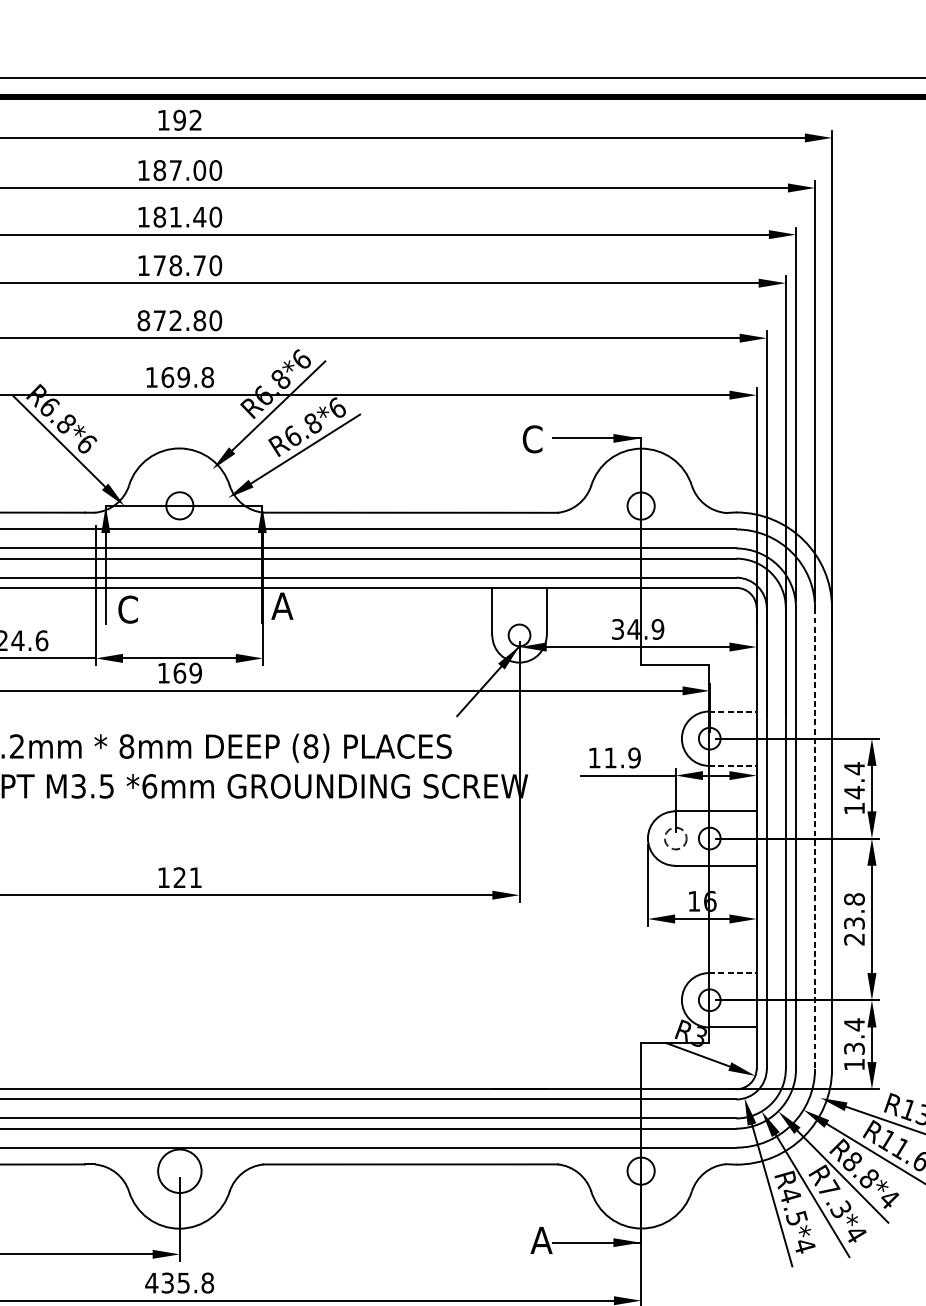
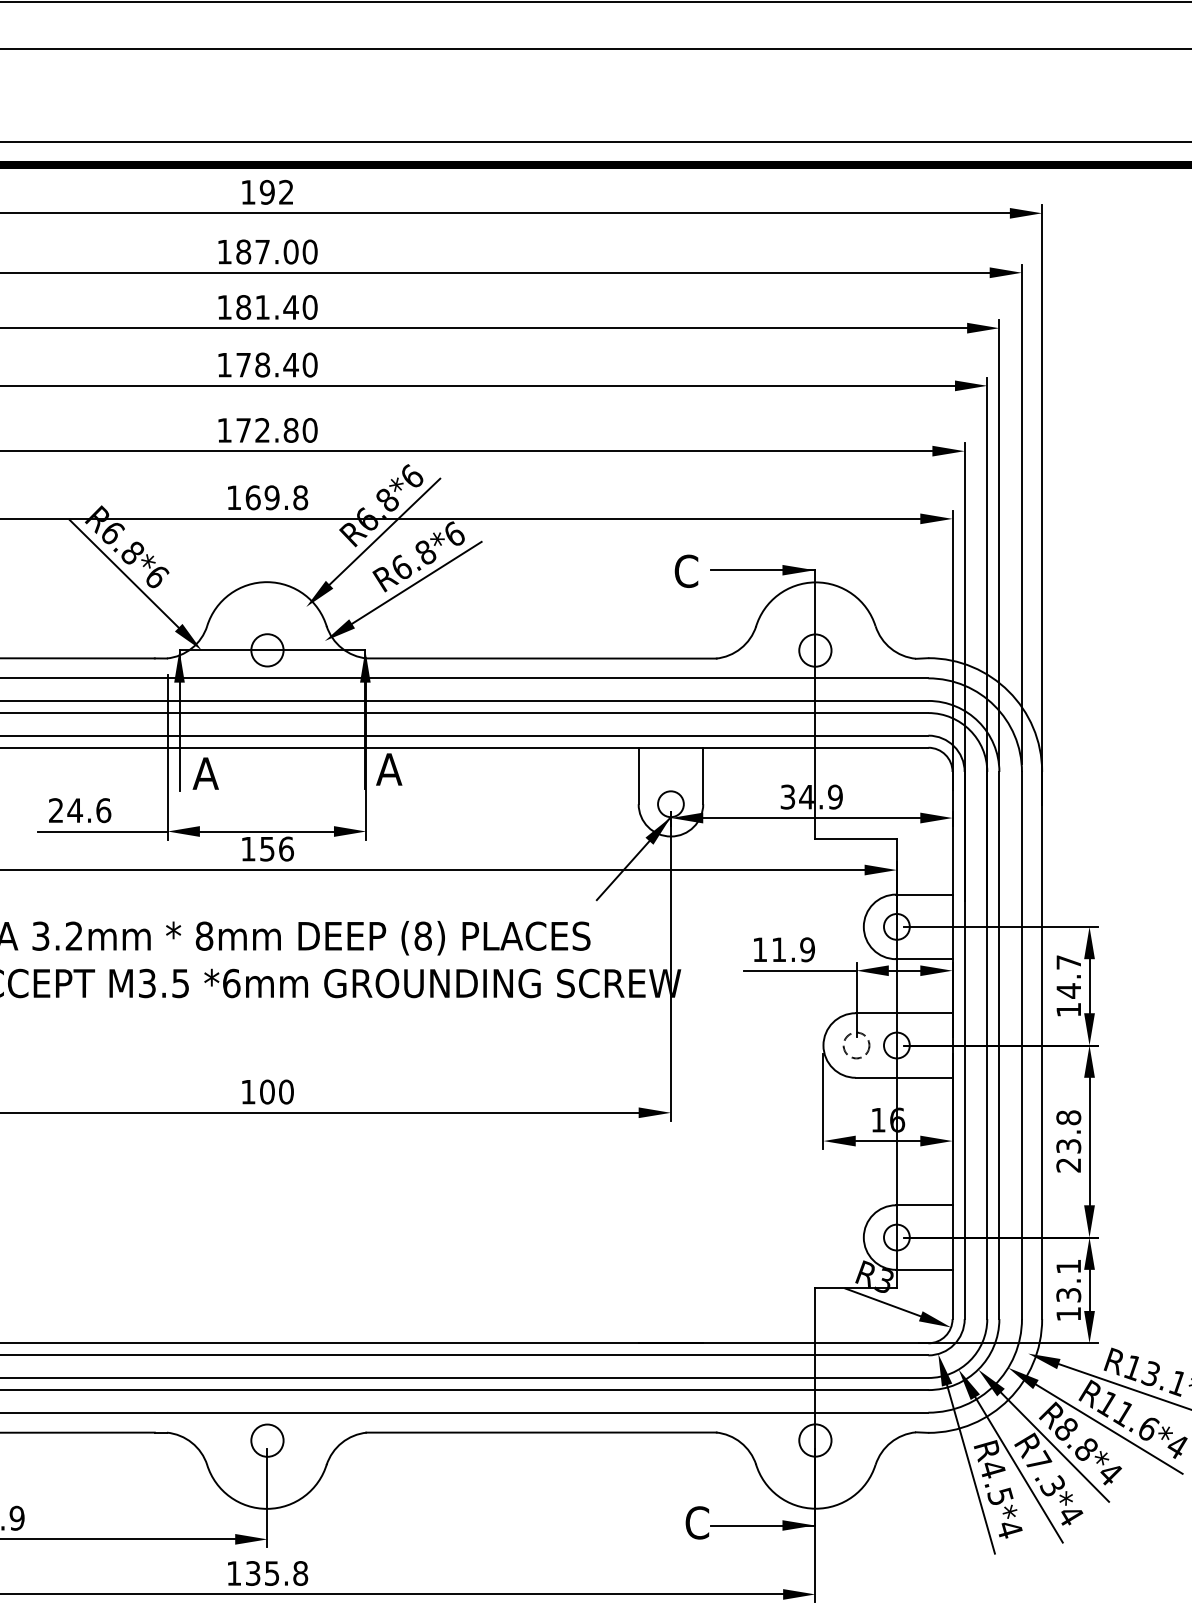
text: (199, 266) -> (290, 365), 178.70 -> 178.40
text: (143, 320) -> (224, 430), 872.80 -> 172.80
text: (127, 609) -> (205, 773), C -> A
text: (188, 672) -> (277, 848), 169 -> 156
line: (733, 711) -> (924, 894), dashed -> solid
line: (733, 766) -> (924, 959), dashed -> solid
text: (854, 768) -> (1068, 962), 14.4 -> 14.7
line: (814, 838) -> (1021, 1045), dashed -> solid
text: (187, 877) -> (276, 1091), 121 -> 100
line: (733, 973) -> (924, 1205), dashed -> solid
text: (854, 1024) -> (1068, 1266), 13.4 -> 13.1
circle: (179, 1171) -> (267, 1440), size x0.62
text: (541, 1240) -> (697, 1522), A -> C
text: (151, 1283) -> (233, 1573), 435.8 -> 135.8

